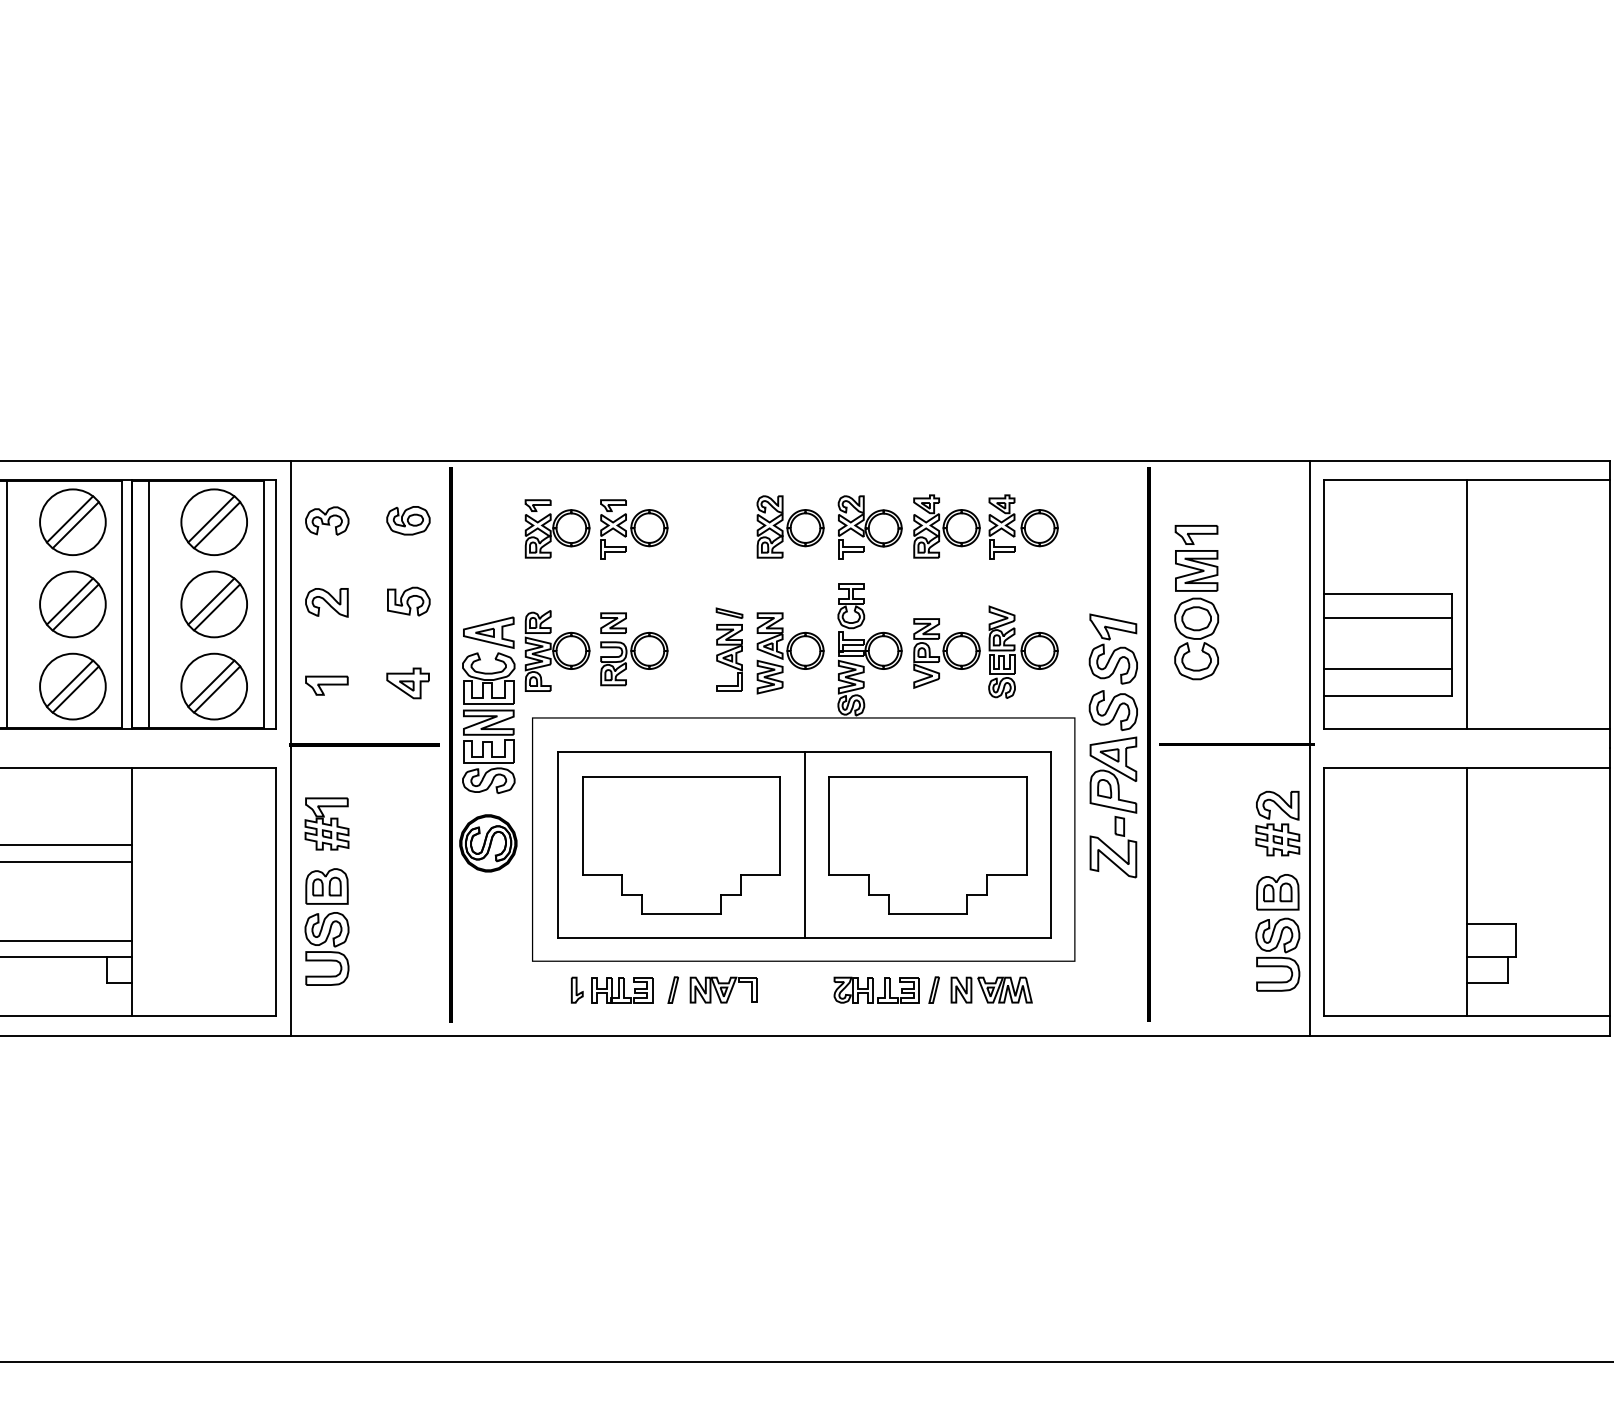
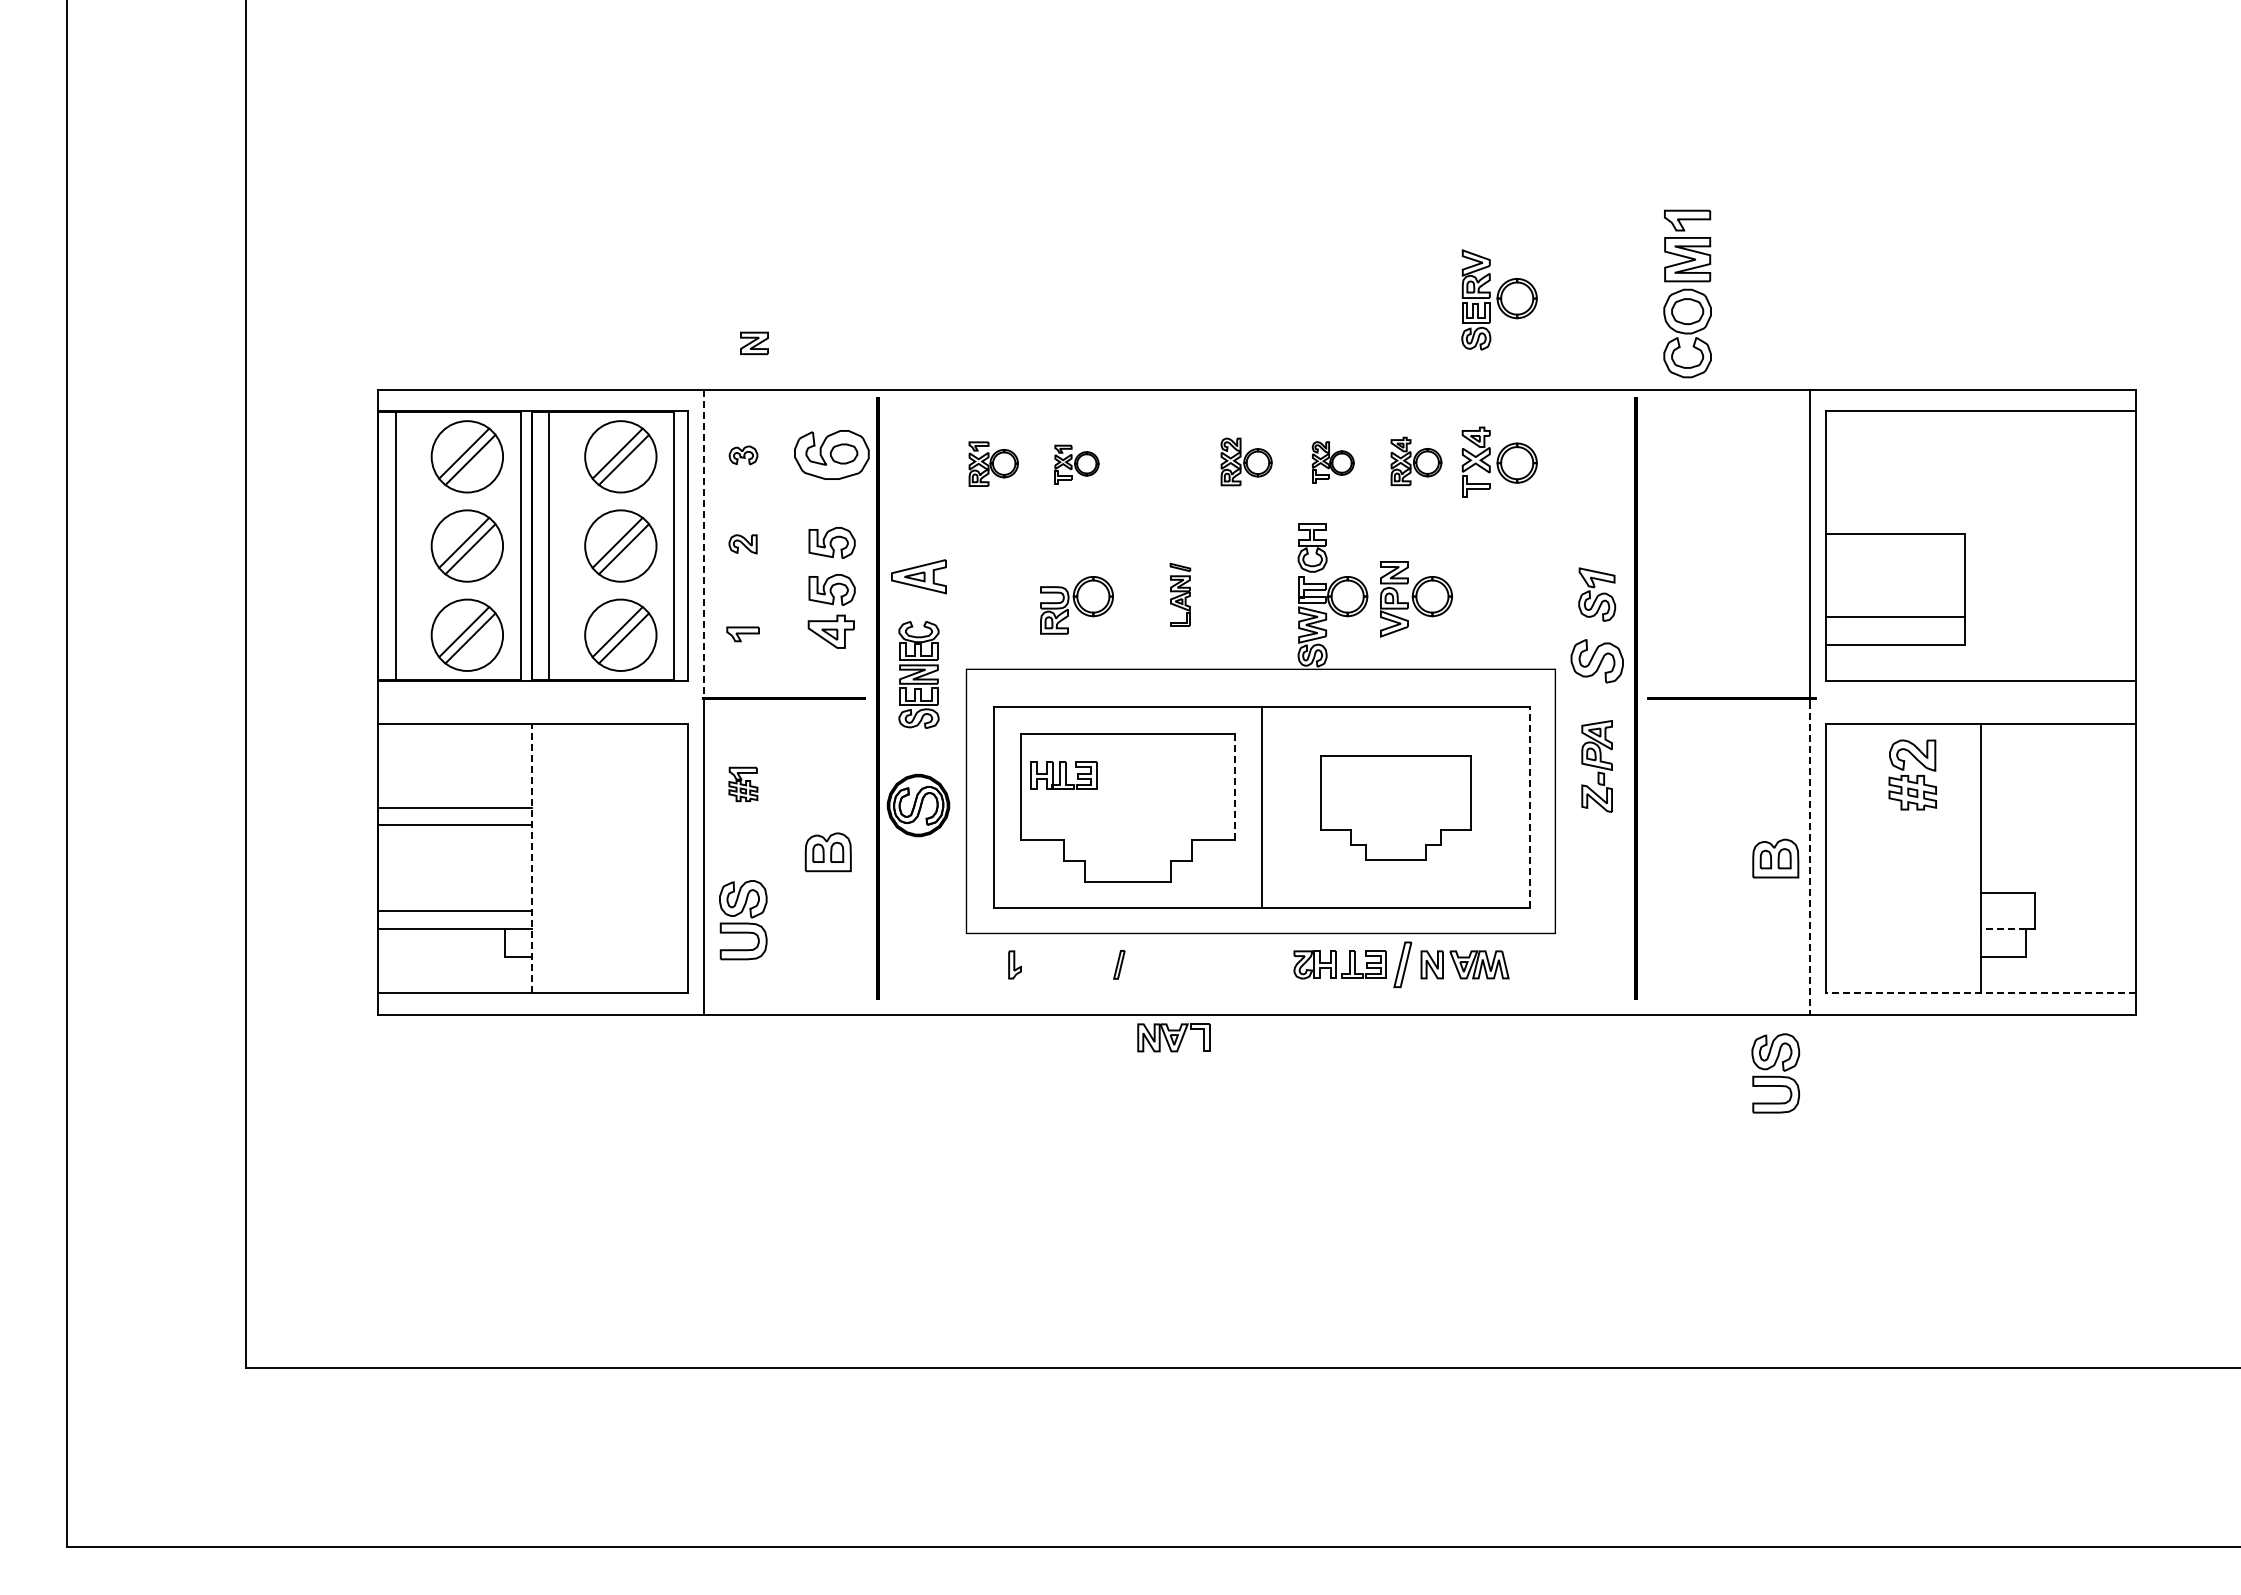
part: (327, 521) -> (743, 455), size x0.6
part: (408, 521) -> (831, 455), size x1.6
part: (790, 526) -> (1246, 461), size x0.7
part: (946, 526) -> (1416, 461), size x0.7
part: (870, 527) -> (1333, 462), size x0.6
part: (557, 529) -> (993, 464), size x0.7
part: (633, 529) -> (1076, 464), size x0.6
part: (1196, 602) -> (1687, 293), moved
part: (326, 603) -> (742, 544), size x0.6
line: (1467, 603) -> (1981, 545), removed
line: (290, 604) -> (703, 546), solid -> dashed
line: (1388, 618) -> (1895, 561), removed
part: (613, 622) -> (754, 342), moved
part: (408, 644) -> (831, 589), added
part: (729, 649) -> (1180, 594), size x0.7
part: (1112, 649) -> (1596, 594), size x0.7
part: (557, 650) -> (993, 596), removed
part: (1023, 651) -> (1499, 299), moved
part: (790, 652) -> (1246, 598), removed
part: (326, 685) -> (742, 634), size x0.7
part: (488, 722) -> (918, 674), size x0.7
part: (1112, 807) -> (1596, 766), size x0.6
part: (1277, 823) -> (1912, 774), moved
part: (327, 824) -> (743, 784), size x0.6
line: (780, 826) -> (1235, 787), solid -> dashed
part: (927, 845) -> (1395, 807), size x0.7
line: (1051, 845) -> (1529, 807), solid -> dashed
part: (326, 886) -> (827, 852), moved
line: (131, 892) -> (531, 858), solid -> dashed
line: (1309, 892) -> (1810, 858), solid -> dashed
part: (1277, 954) -> (1775, 1073), moved
line: (1486, 956) -> (2002, 928), solid -> dashed
part: (621, 989) -> (1063, 775), moved
part: (723, 989) -> (1173, 1037), moved
part: (934, 989) -> (1402, 964), size x1.6
line: (1467, 1016) -> (1981, 993), solid -> dashed

